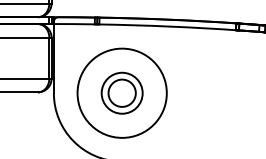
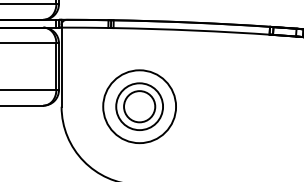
circle: (122, 93) -> (140, 106), size x0.71

